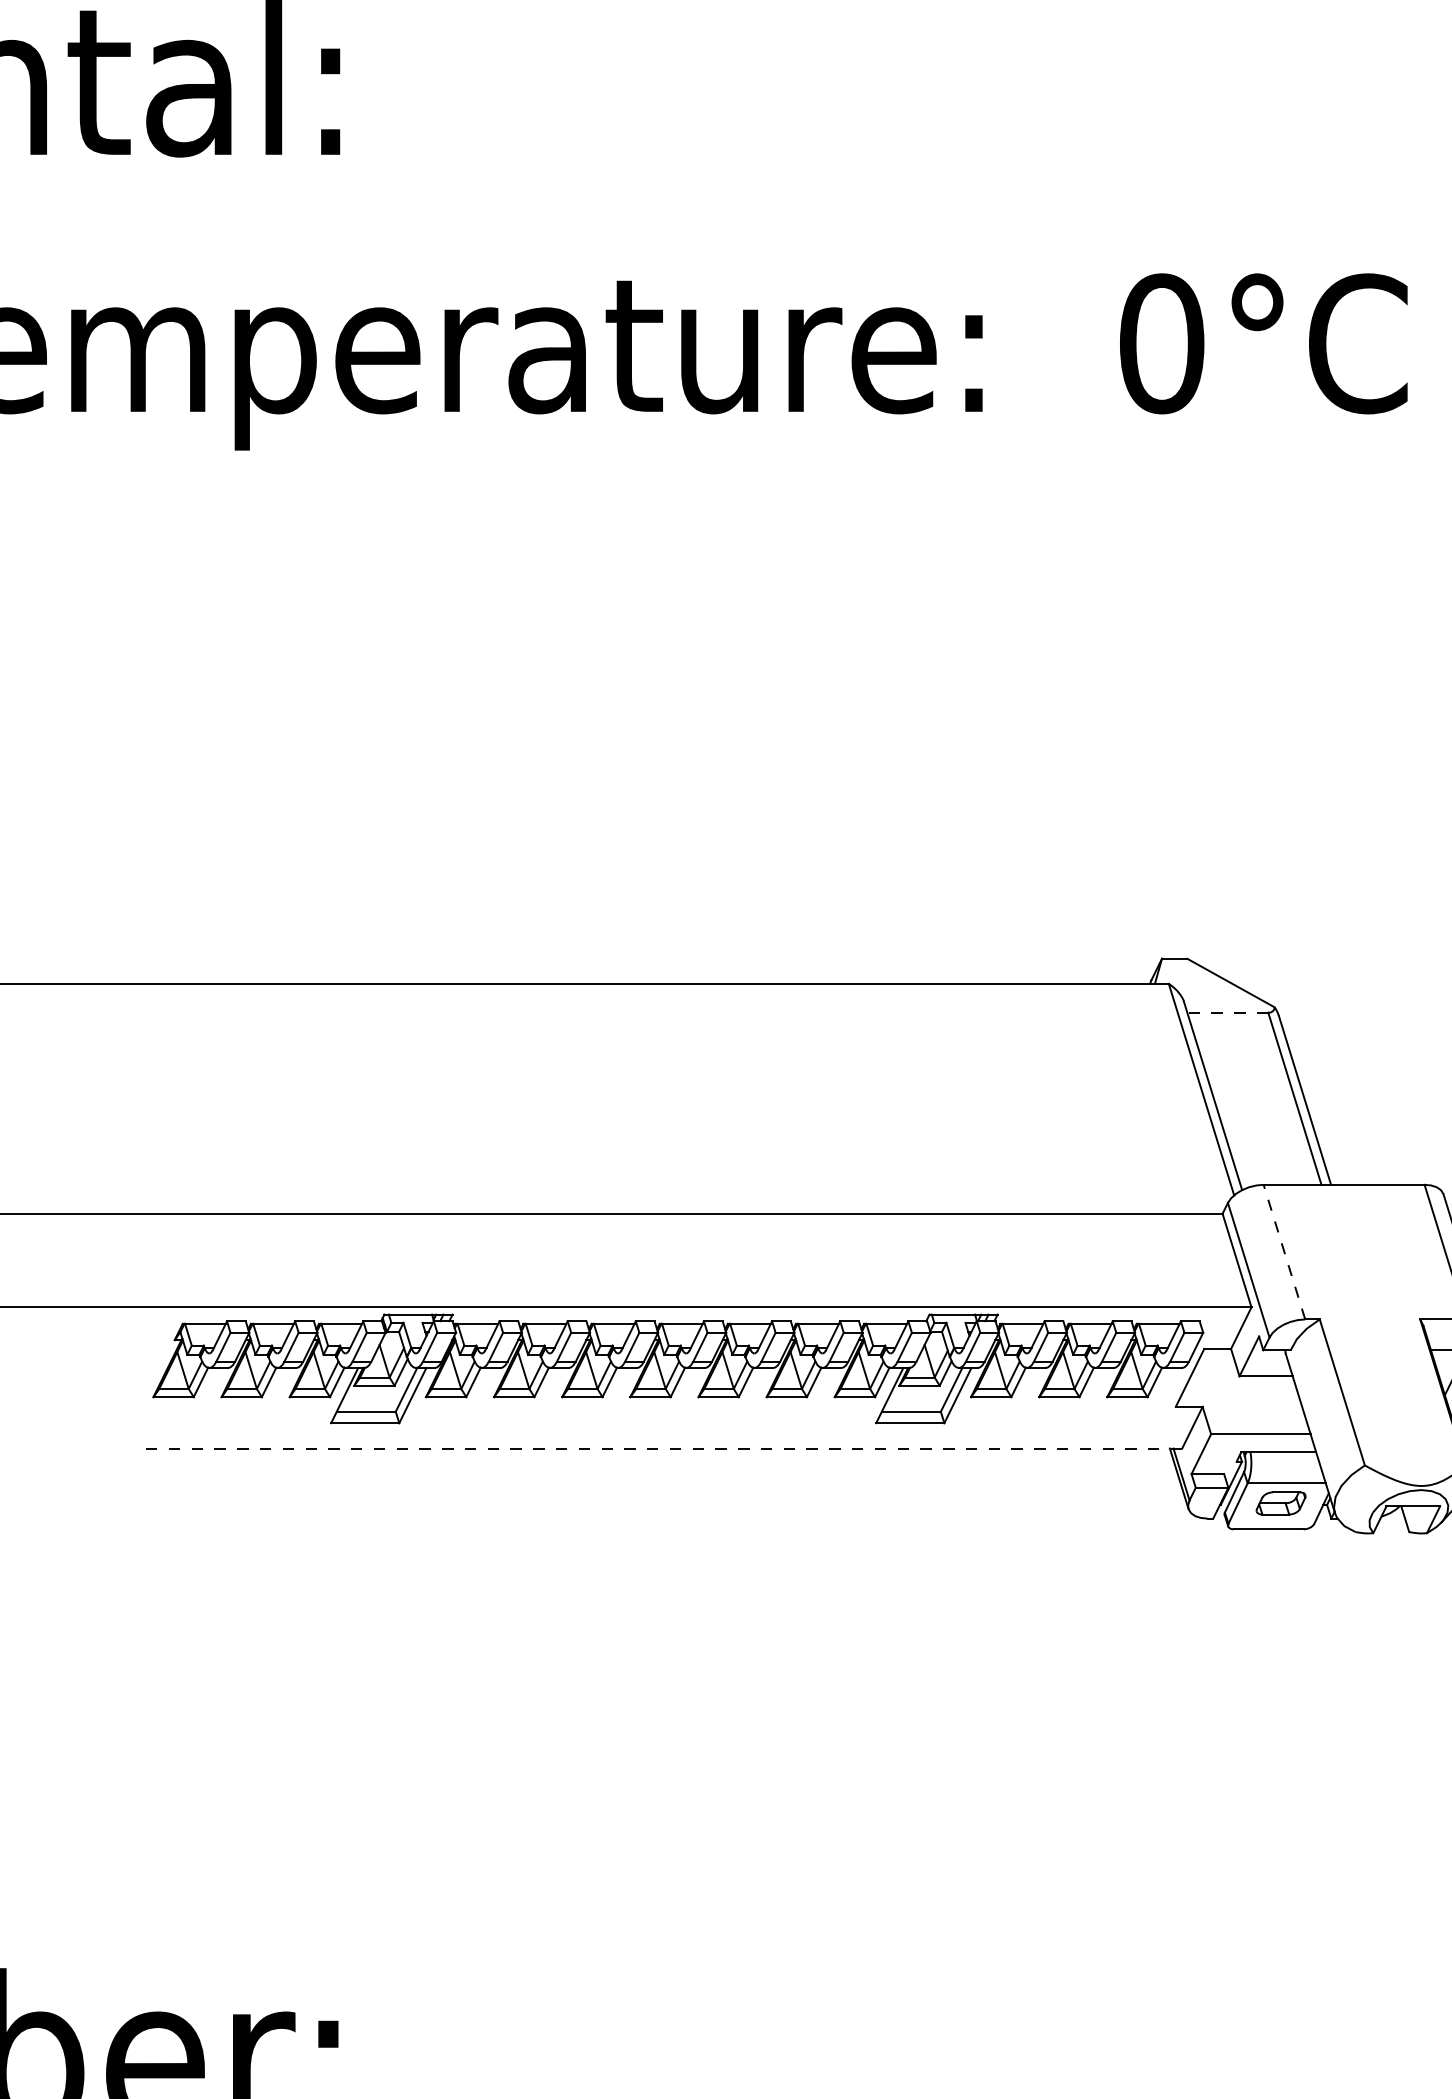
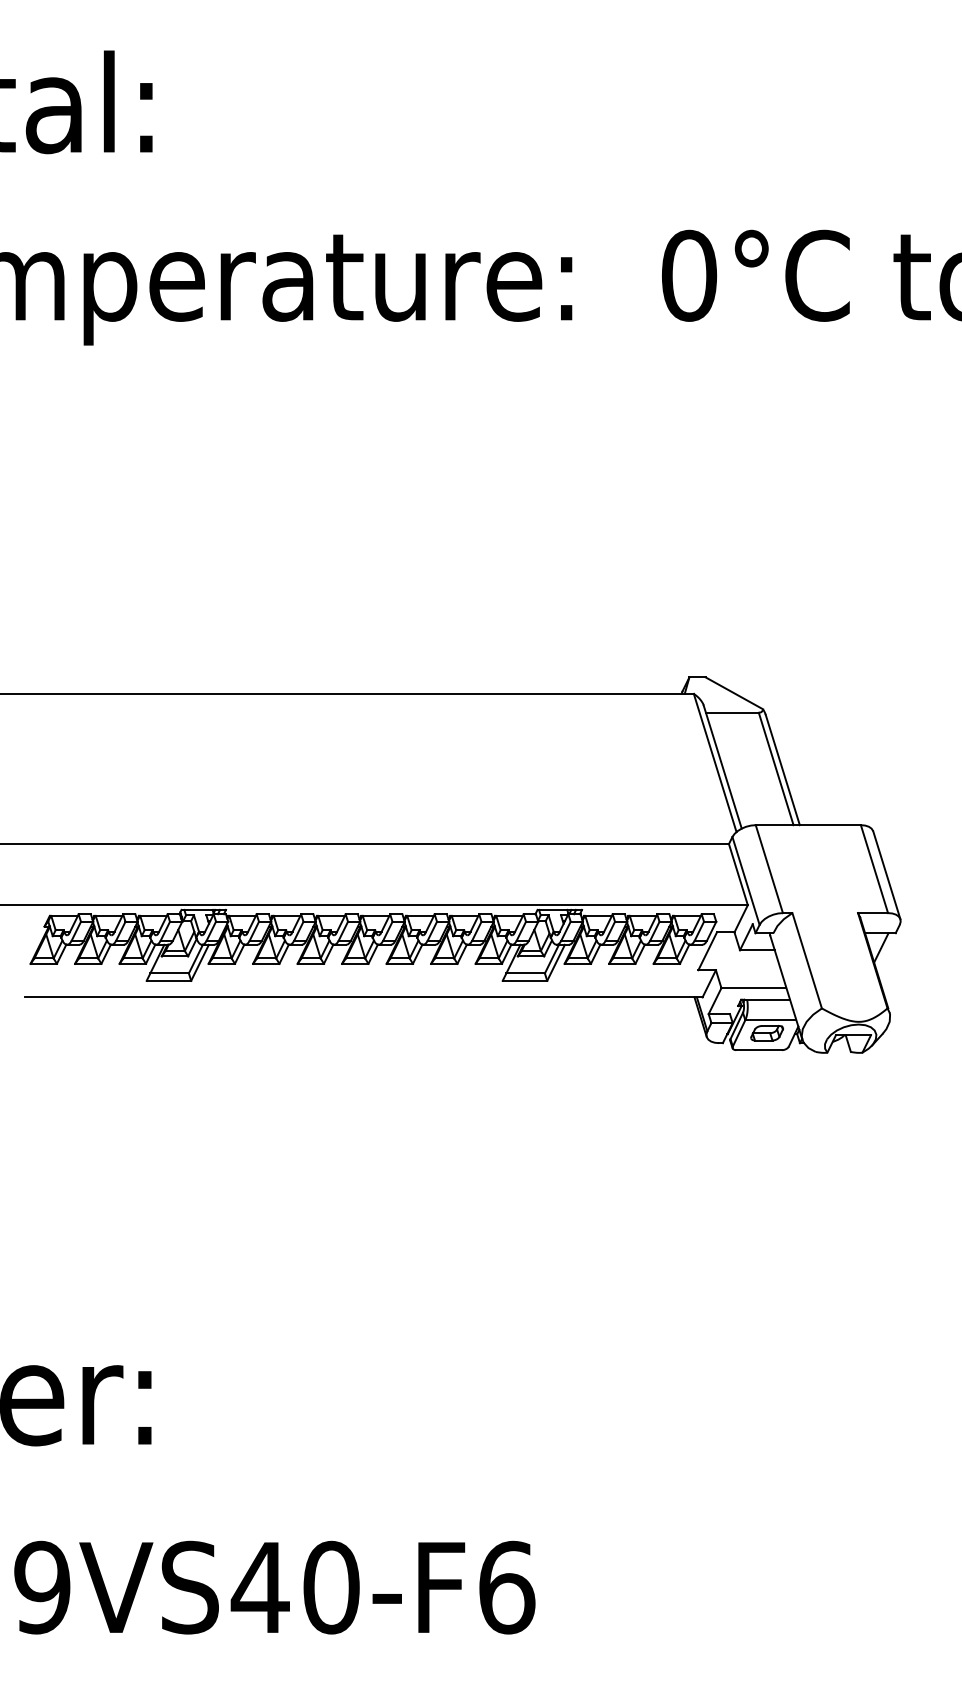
line: (1226, 1012) -> (731, 712), dashed -> solid
line: (1284, 1251) -> (769, 868), dashed -> solid
line: (663, 1448) -> (363, 997), dashed -> solid

